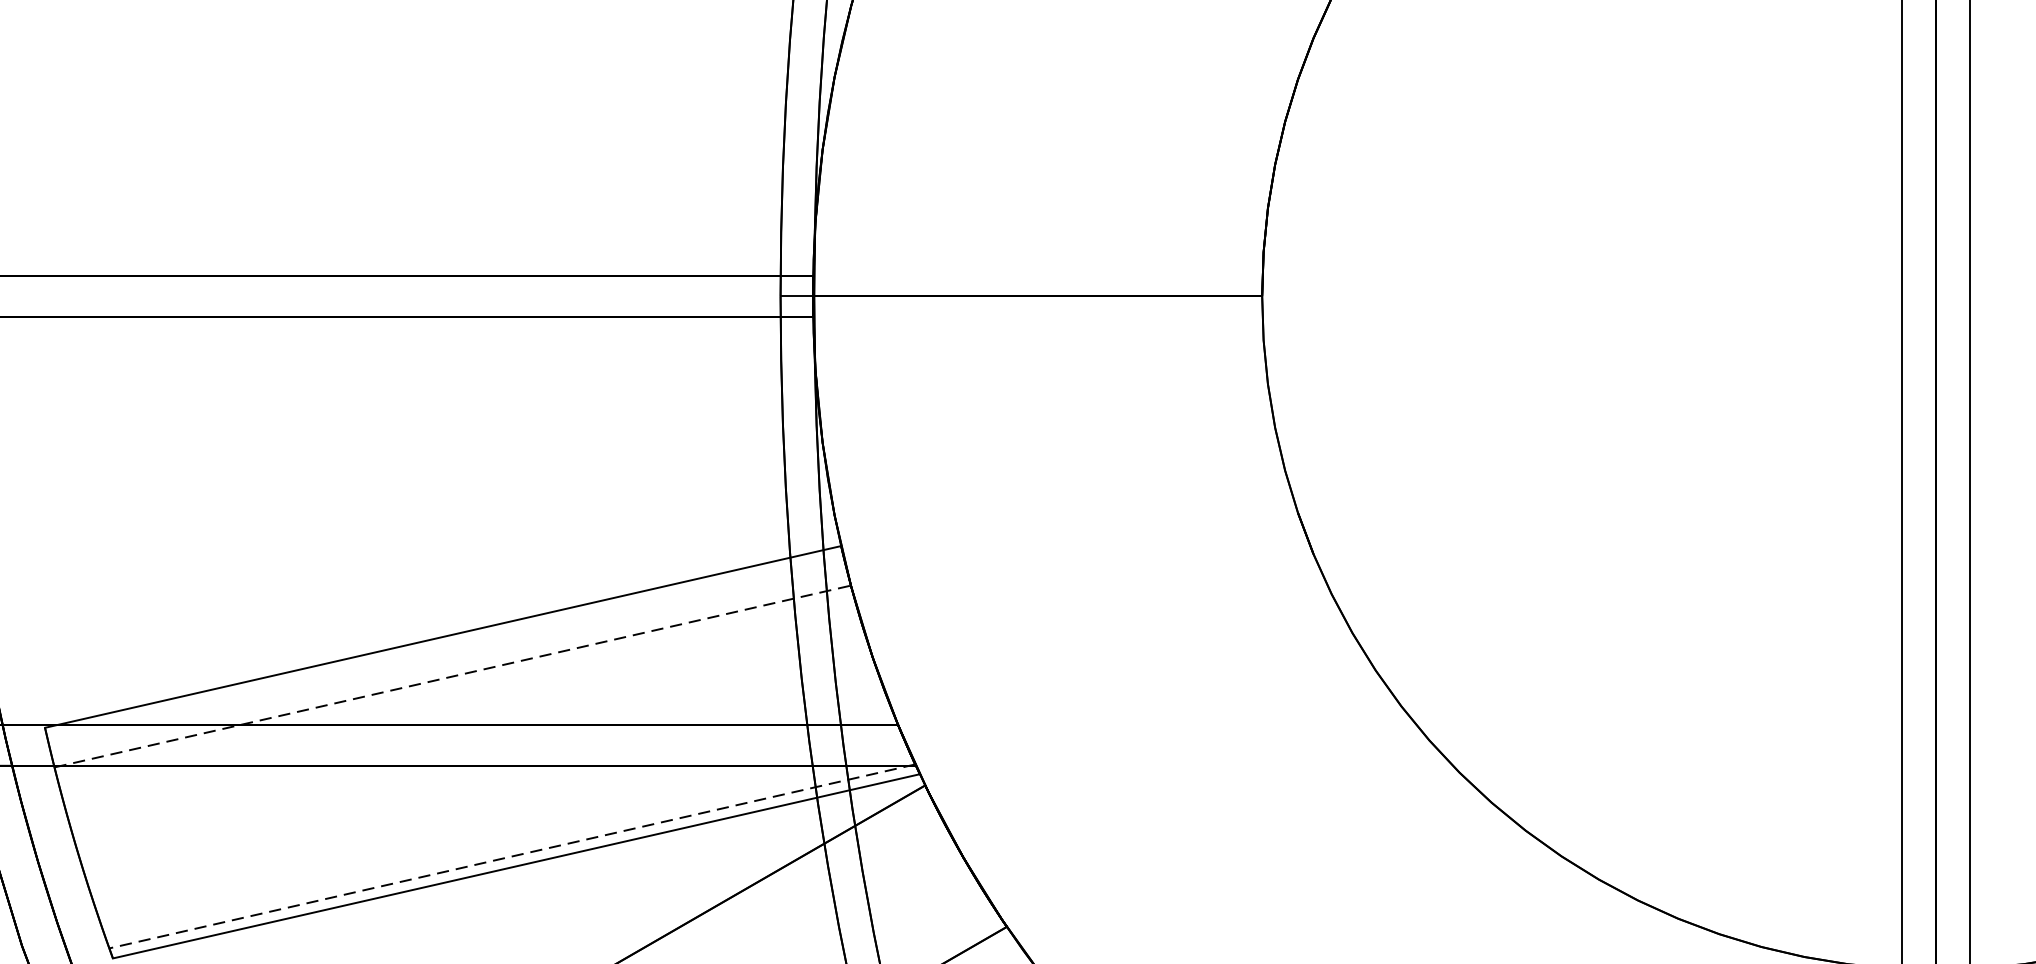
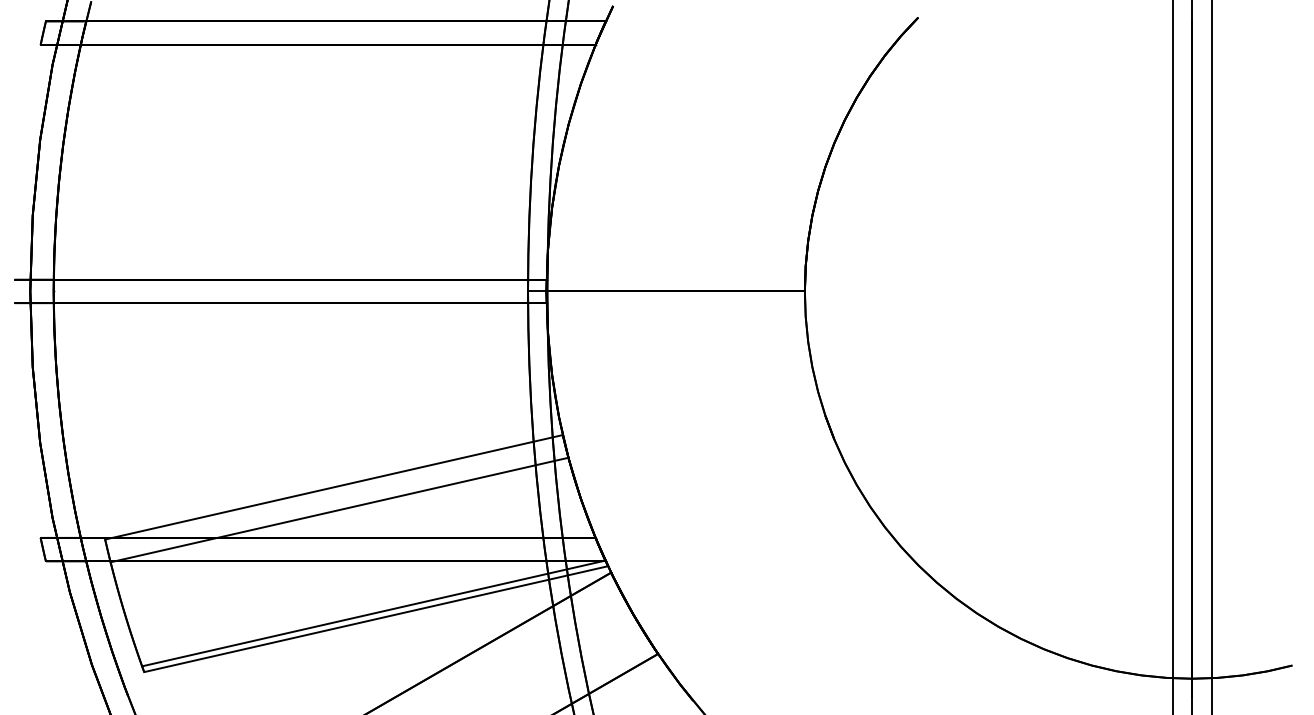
line: (452, 677) -> (339, 510), dashed -> solid
line: (511, 856) -> (373, 613), dashed -> solid

